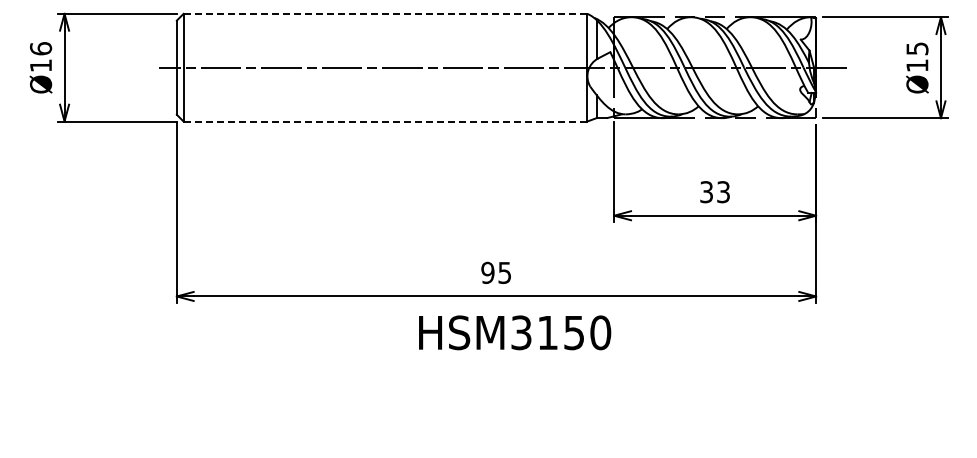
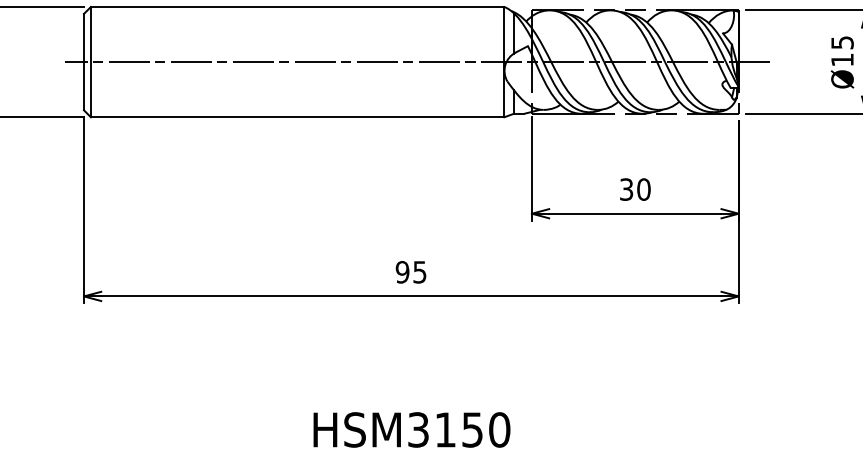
line: (385, 13) -> (297, 6), dashed -> solid
line: (385, 121) -> (297, 117), dashed -> solid
text: (723, 192) -> (643, 189), 33 -> 30
text: (515, 332) -> (412, 429), moved

